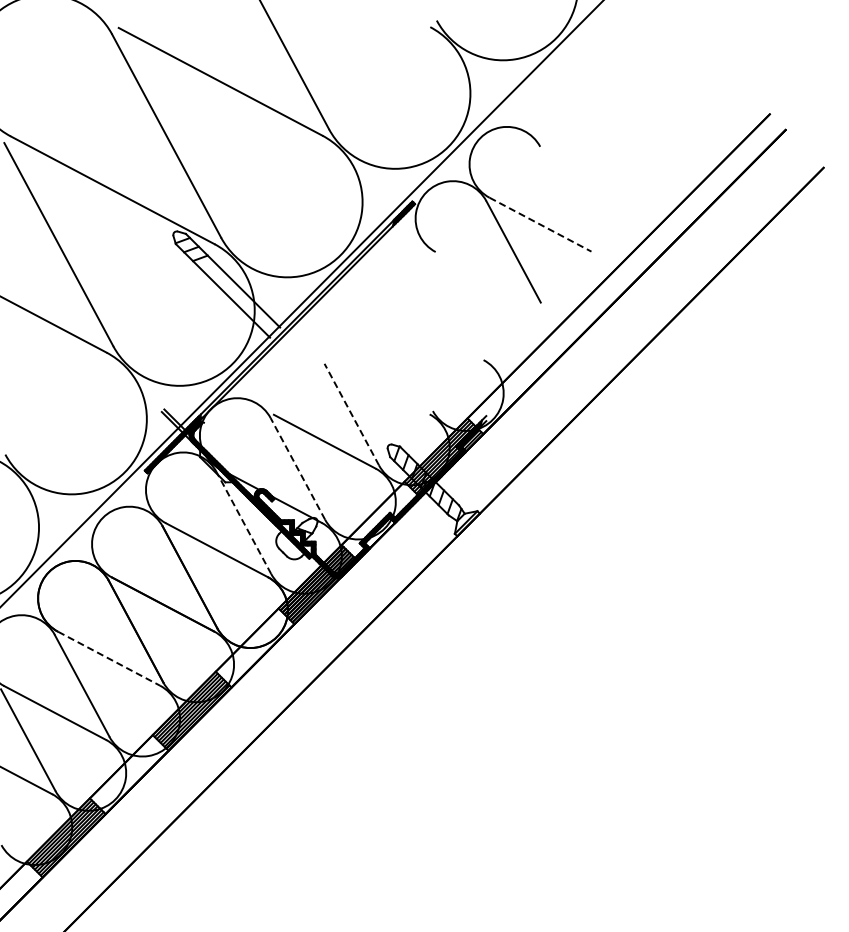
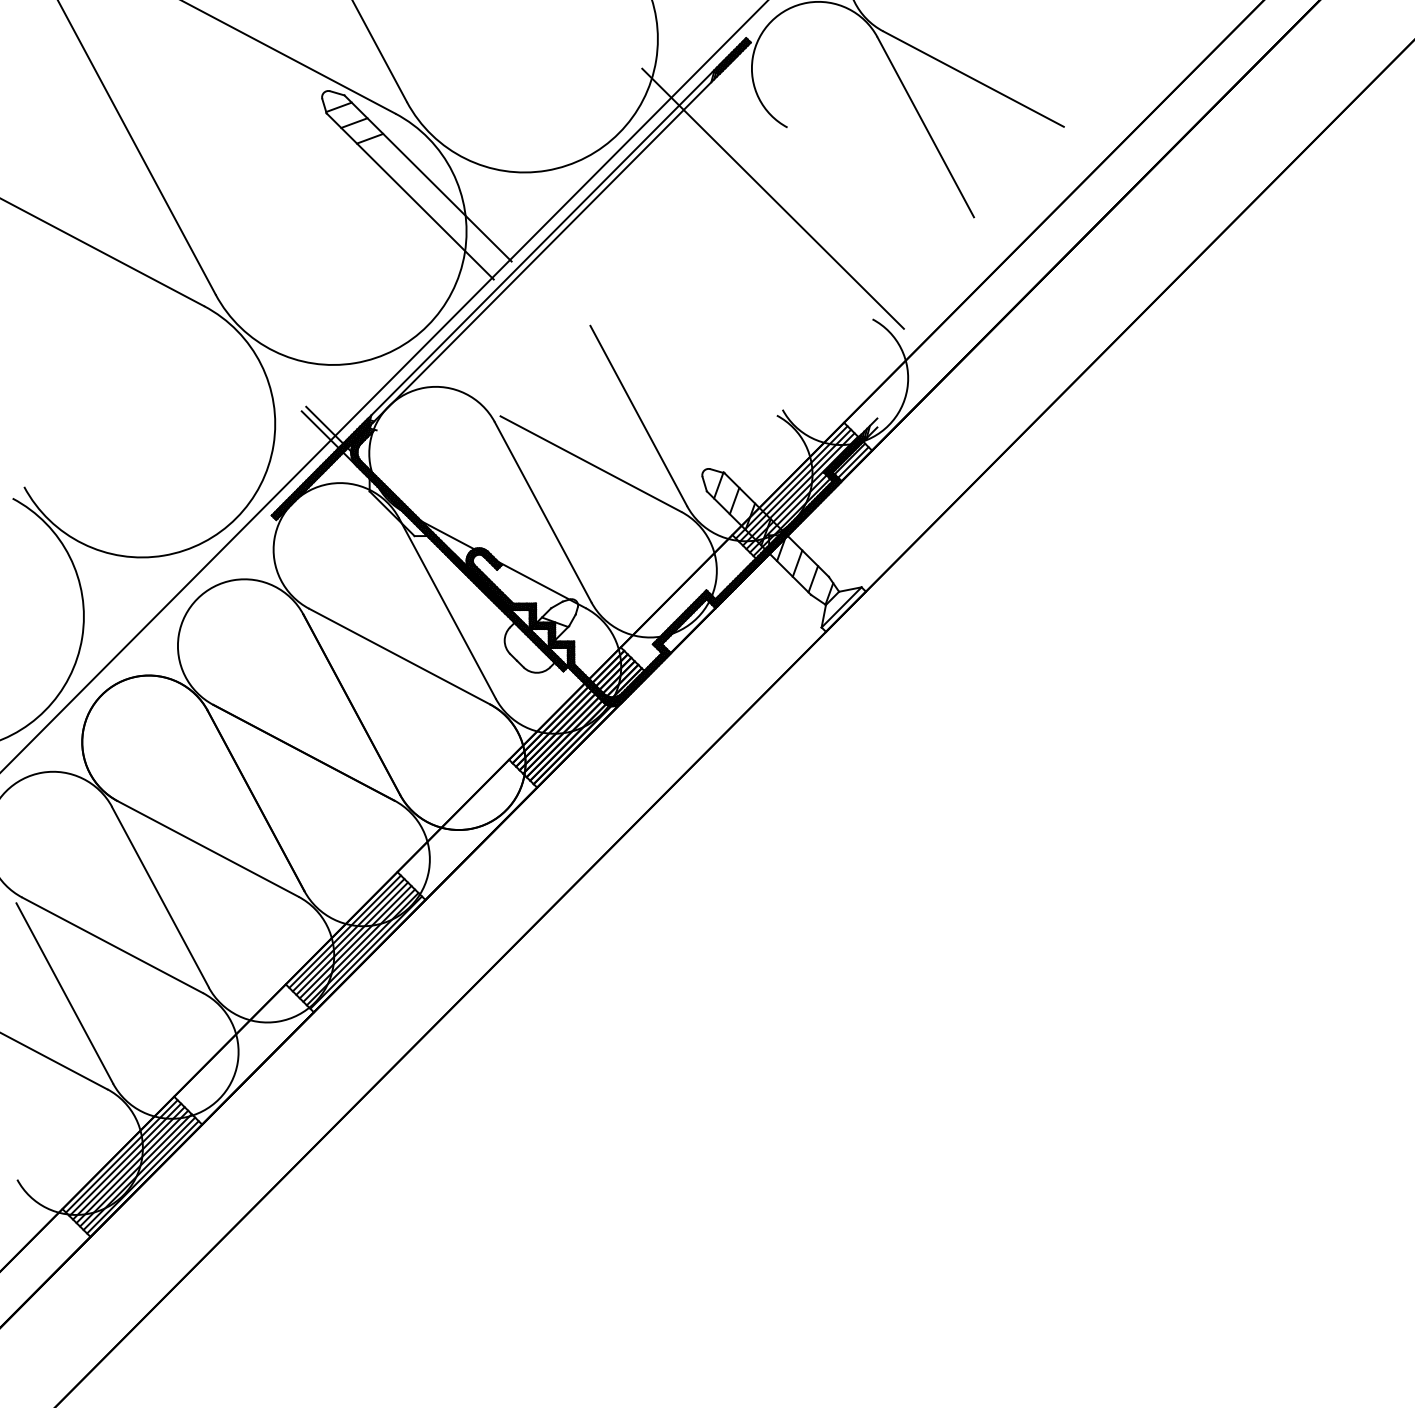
line: (540, 224) -> (973, 78), dashed -> solid
line: (427, 291) -> (773, 197), added
line: (351, 414) -> (638, 415), dashed -> solid
line: (297, 468) -> (542, 511), dashed -> solid
line: (243, 523) -> (446, 609), dashed -> solid
line: (109, 658) -> (208, 848), dashed -> solid

